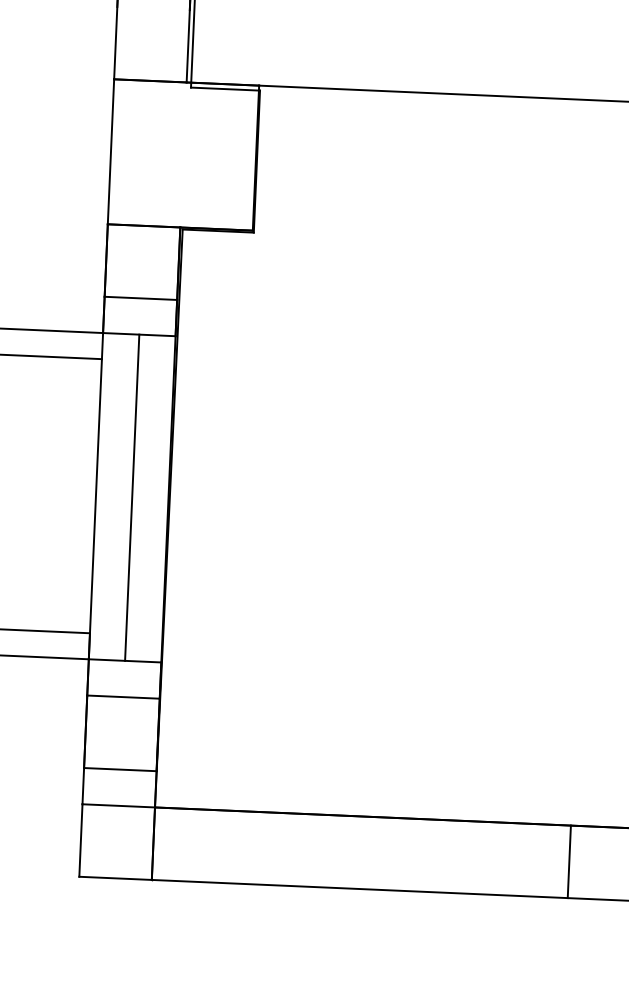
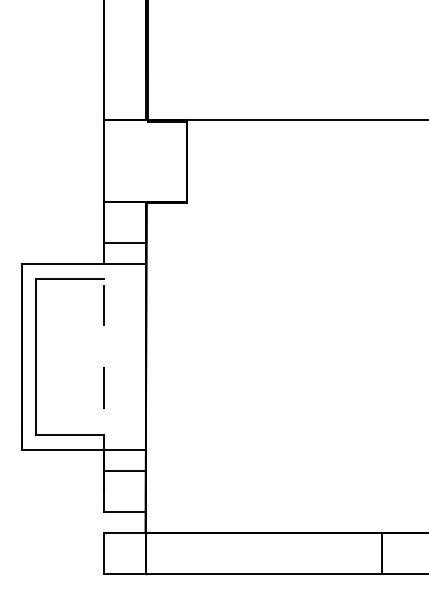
line: (131, 496) -> (124, 356), removed
line: (95, 514) -> (104, 367), solid -> dashed

